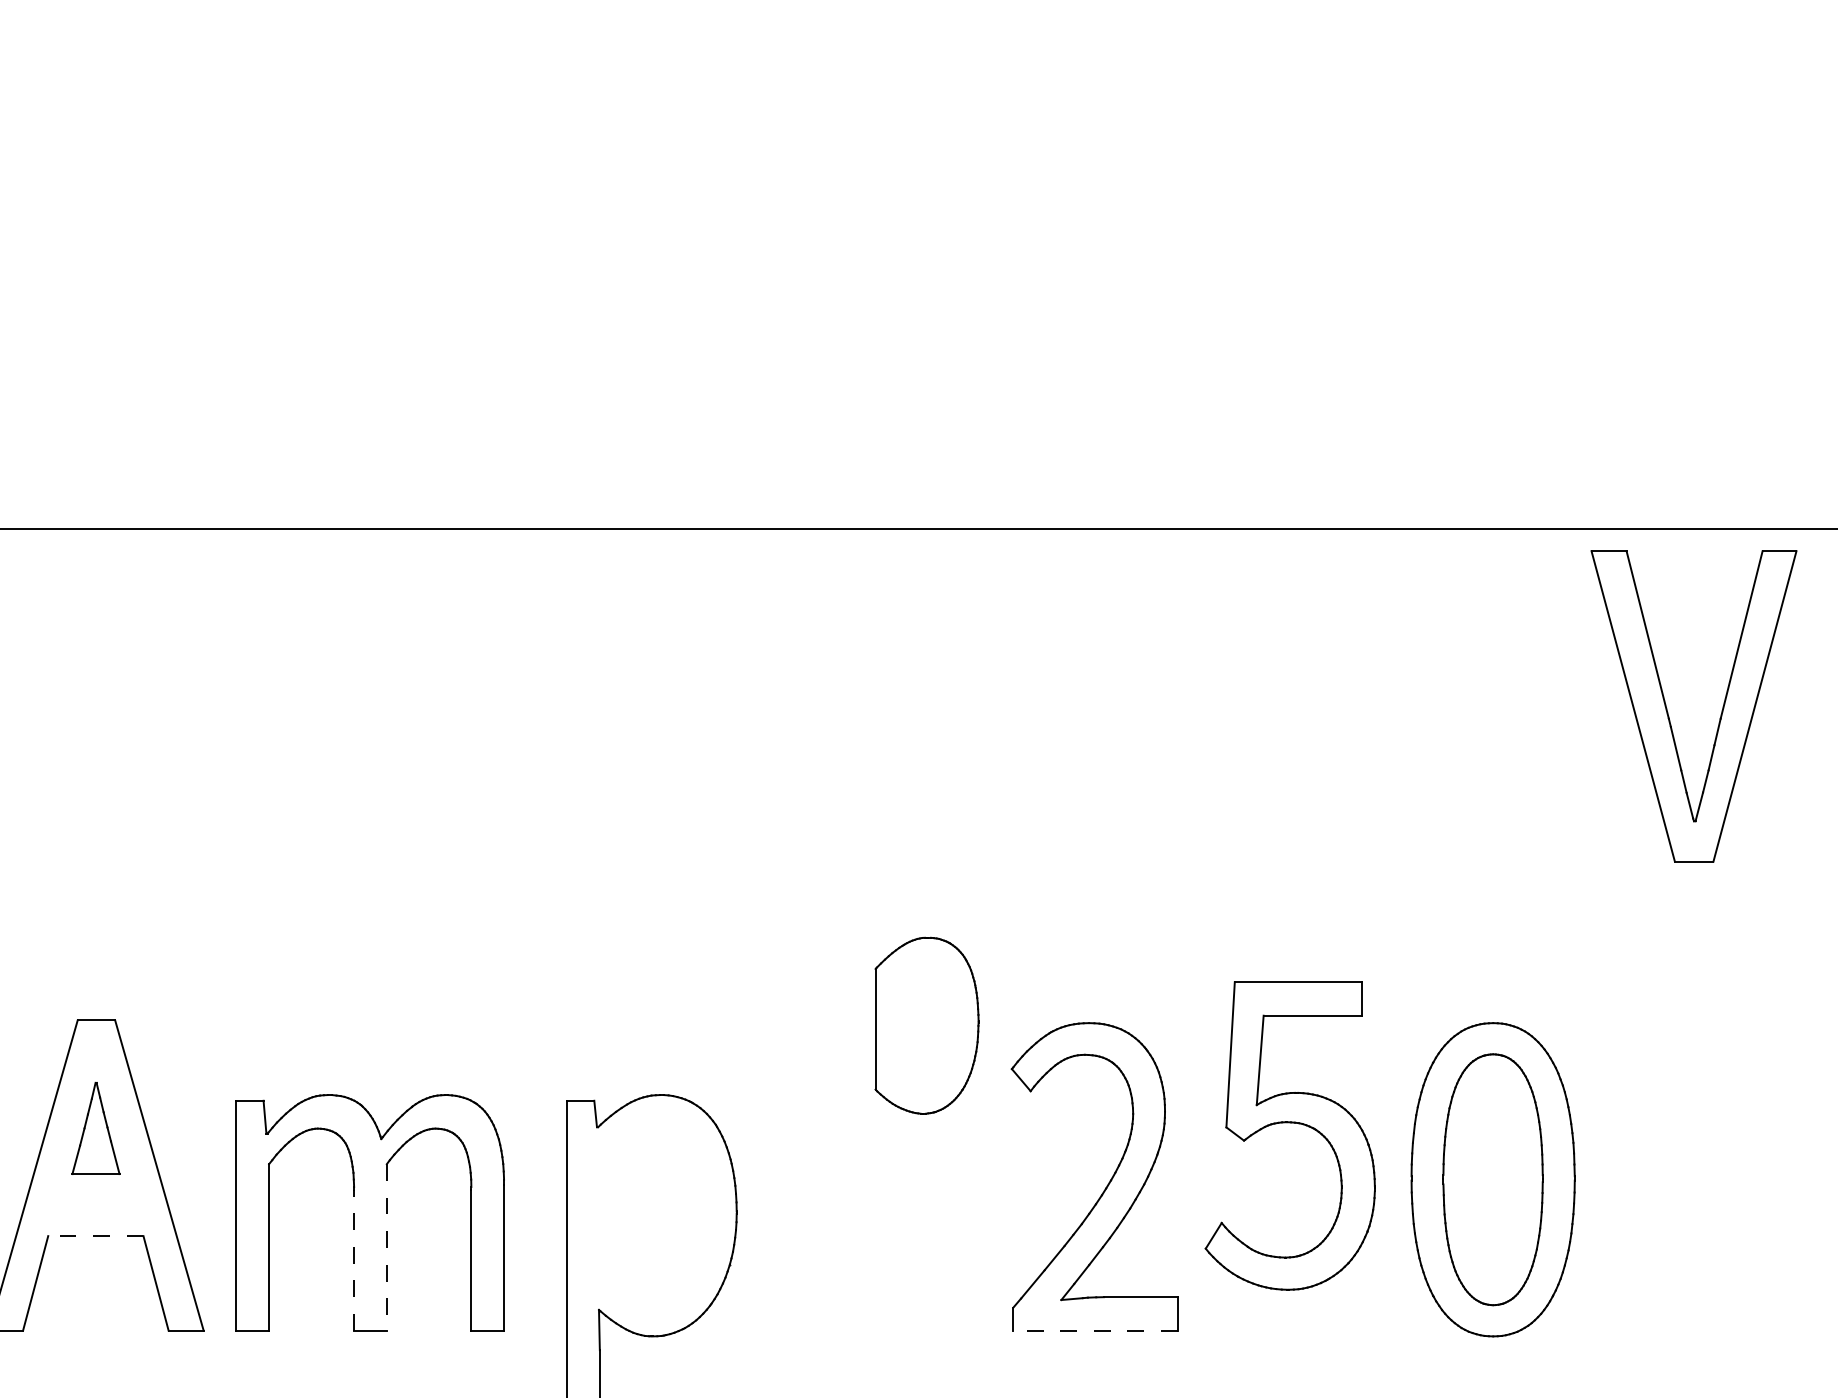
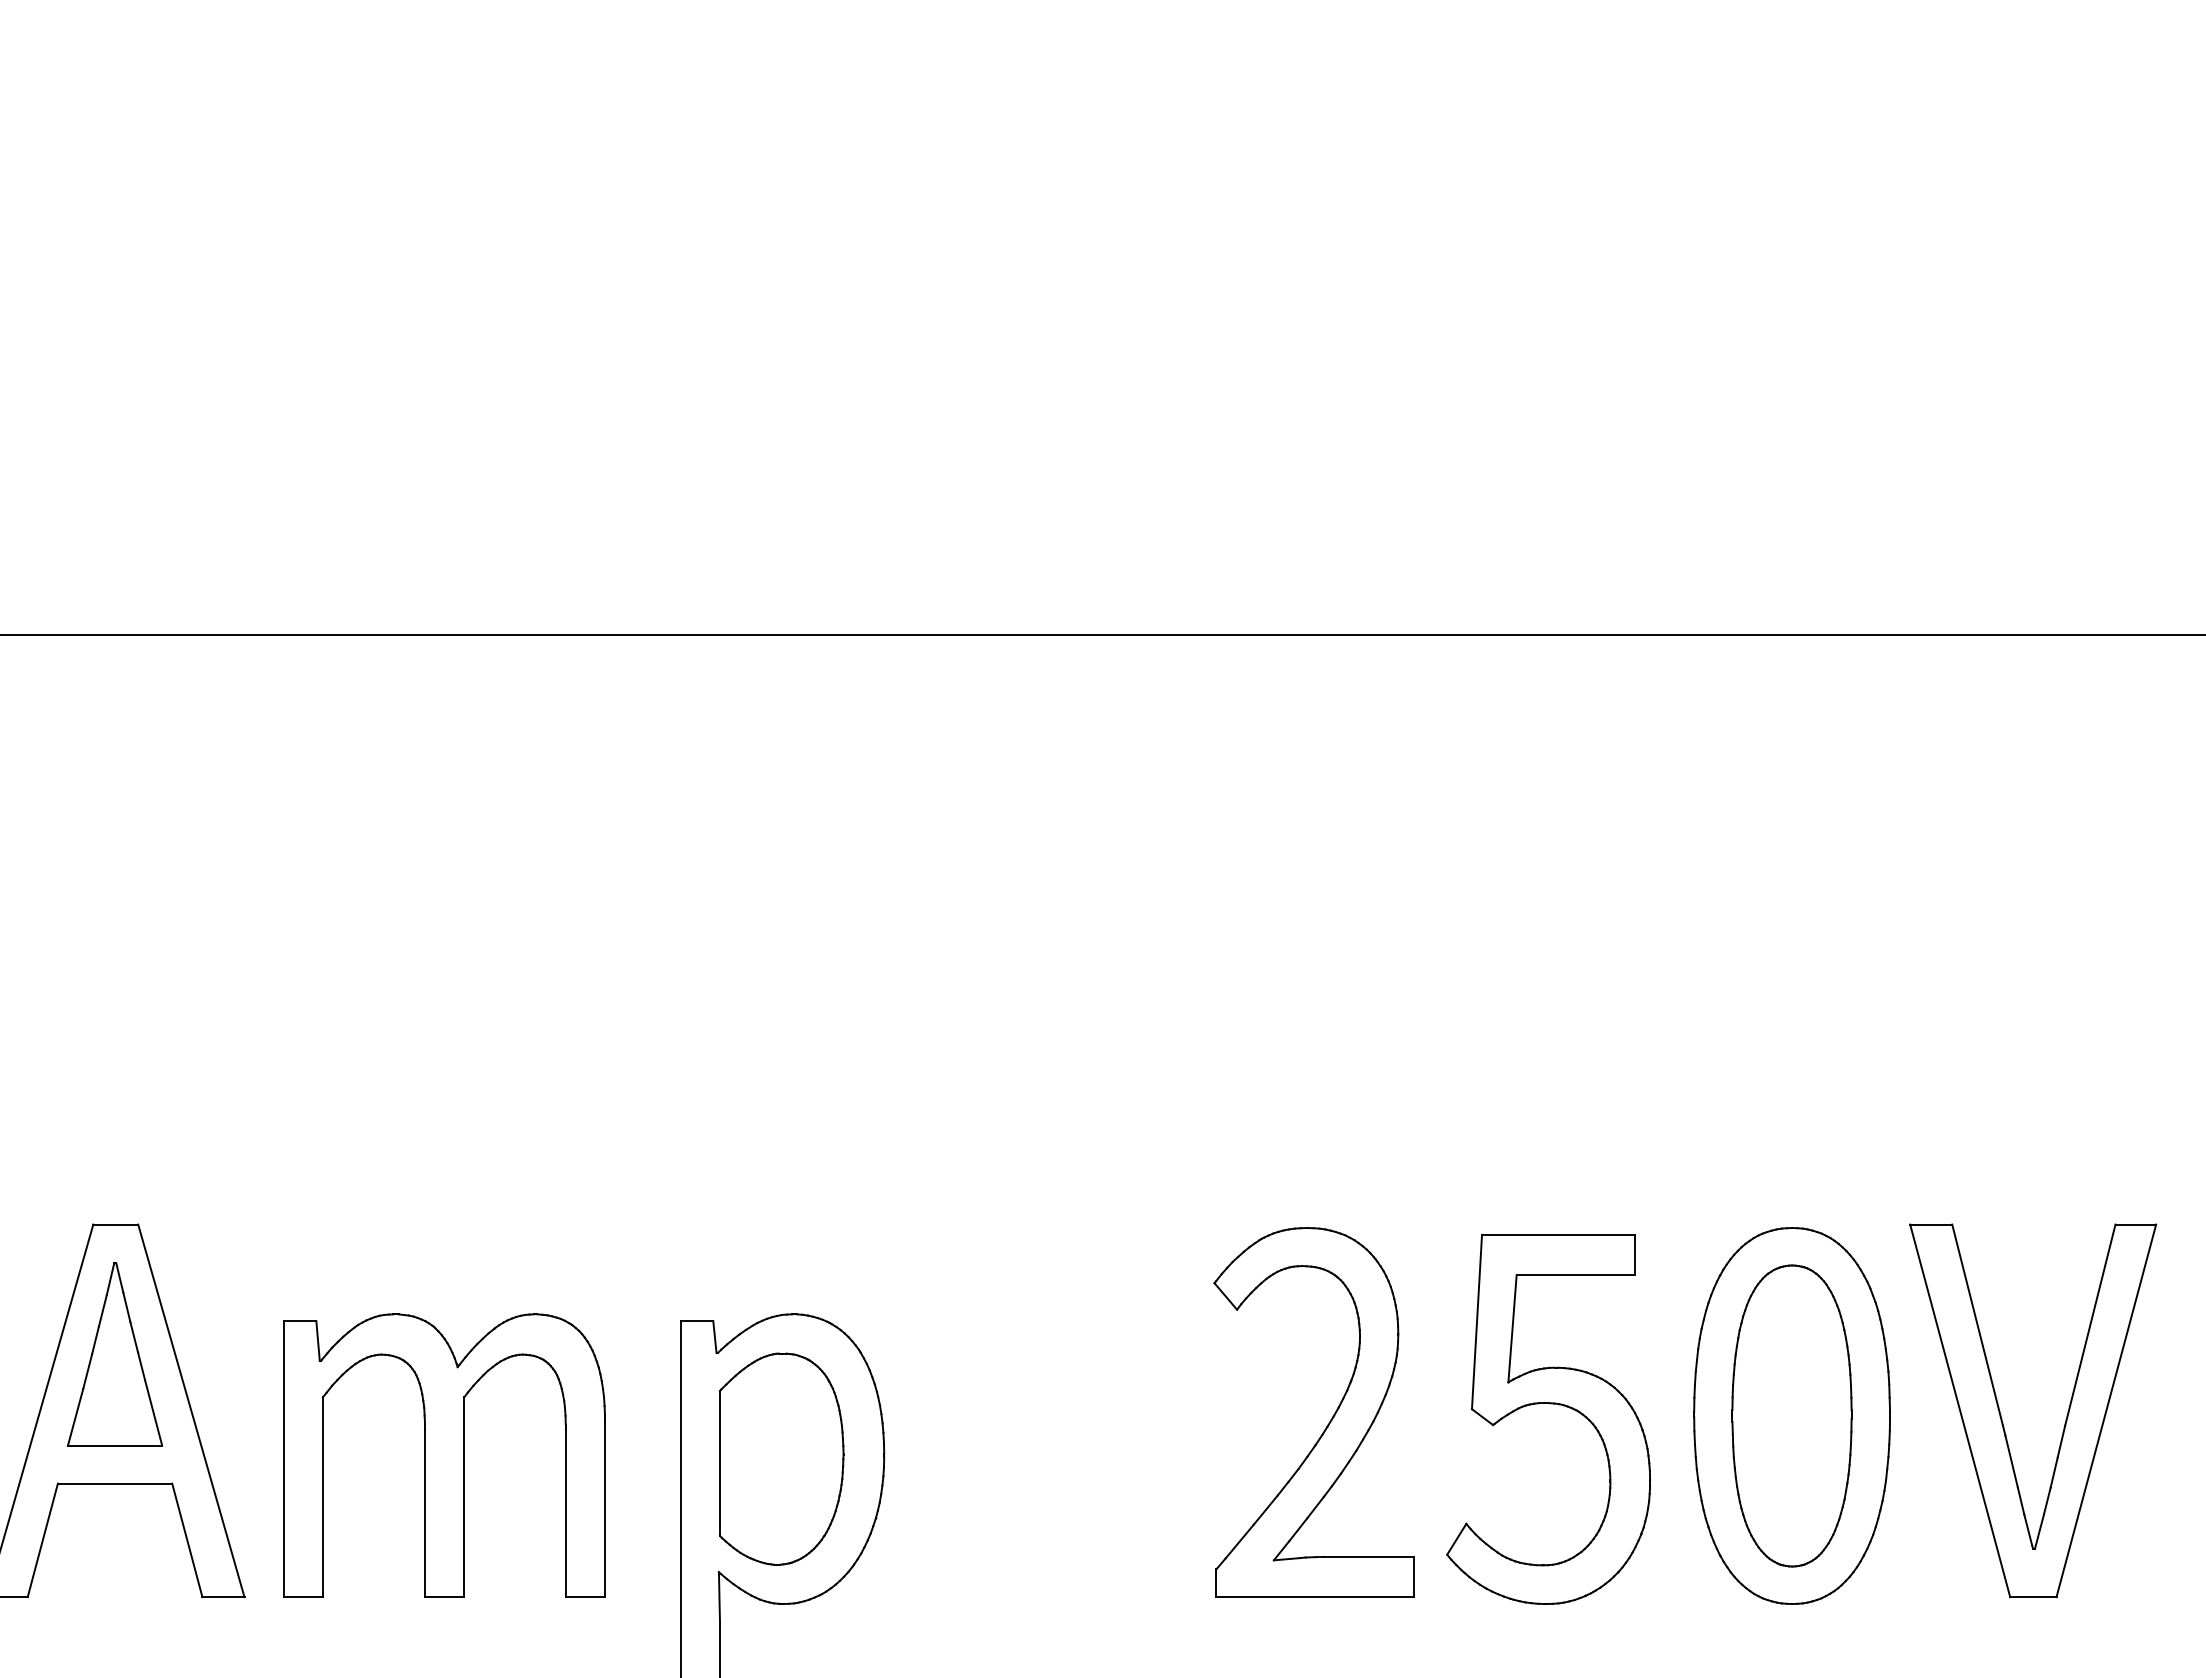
part: (1668, 712) -> (2002, 1418), moved
part: (926, 1025) -> (781, 1458), moved
part: (1291, 1123) -> (1549, 1404), moved
part: (96, 1128) -> (115, 1354), size x1.67
line: (95, 1235) -> (114, 1483), dashed -> solid
line: (387, 1247) -> (464, 1497), dashed -> solid
line: (354, 1260) -> (425, 1512), dashed -> solid
line: (1095, 1330) -> (1314, 1597), dashed -> solid

